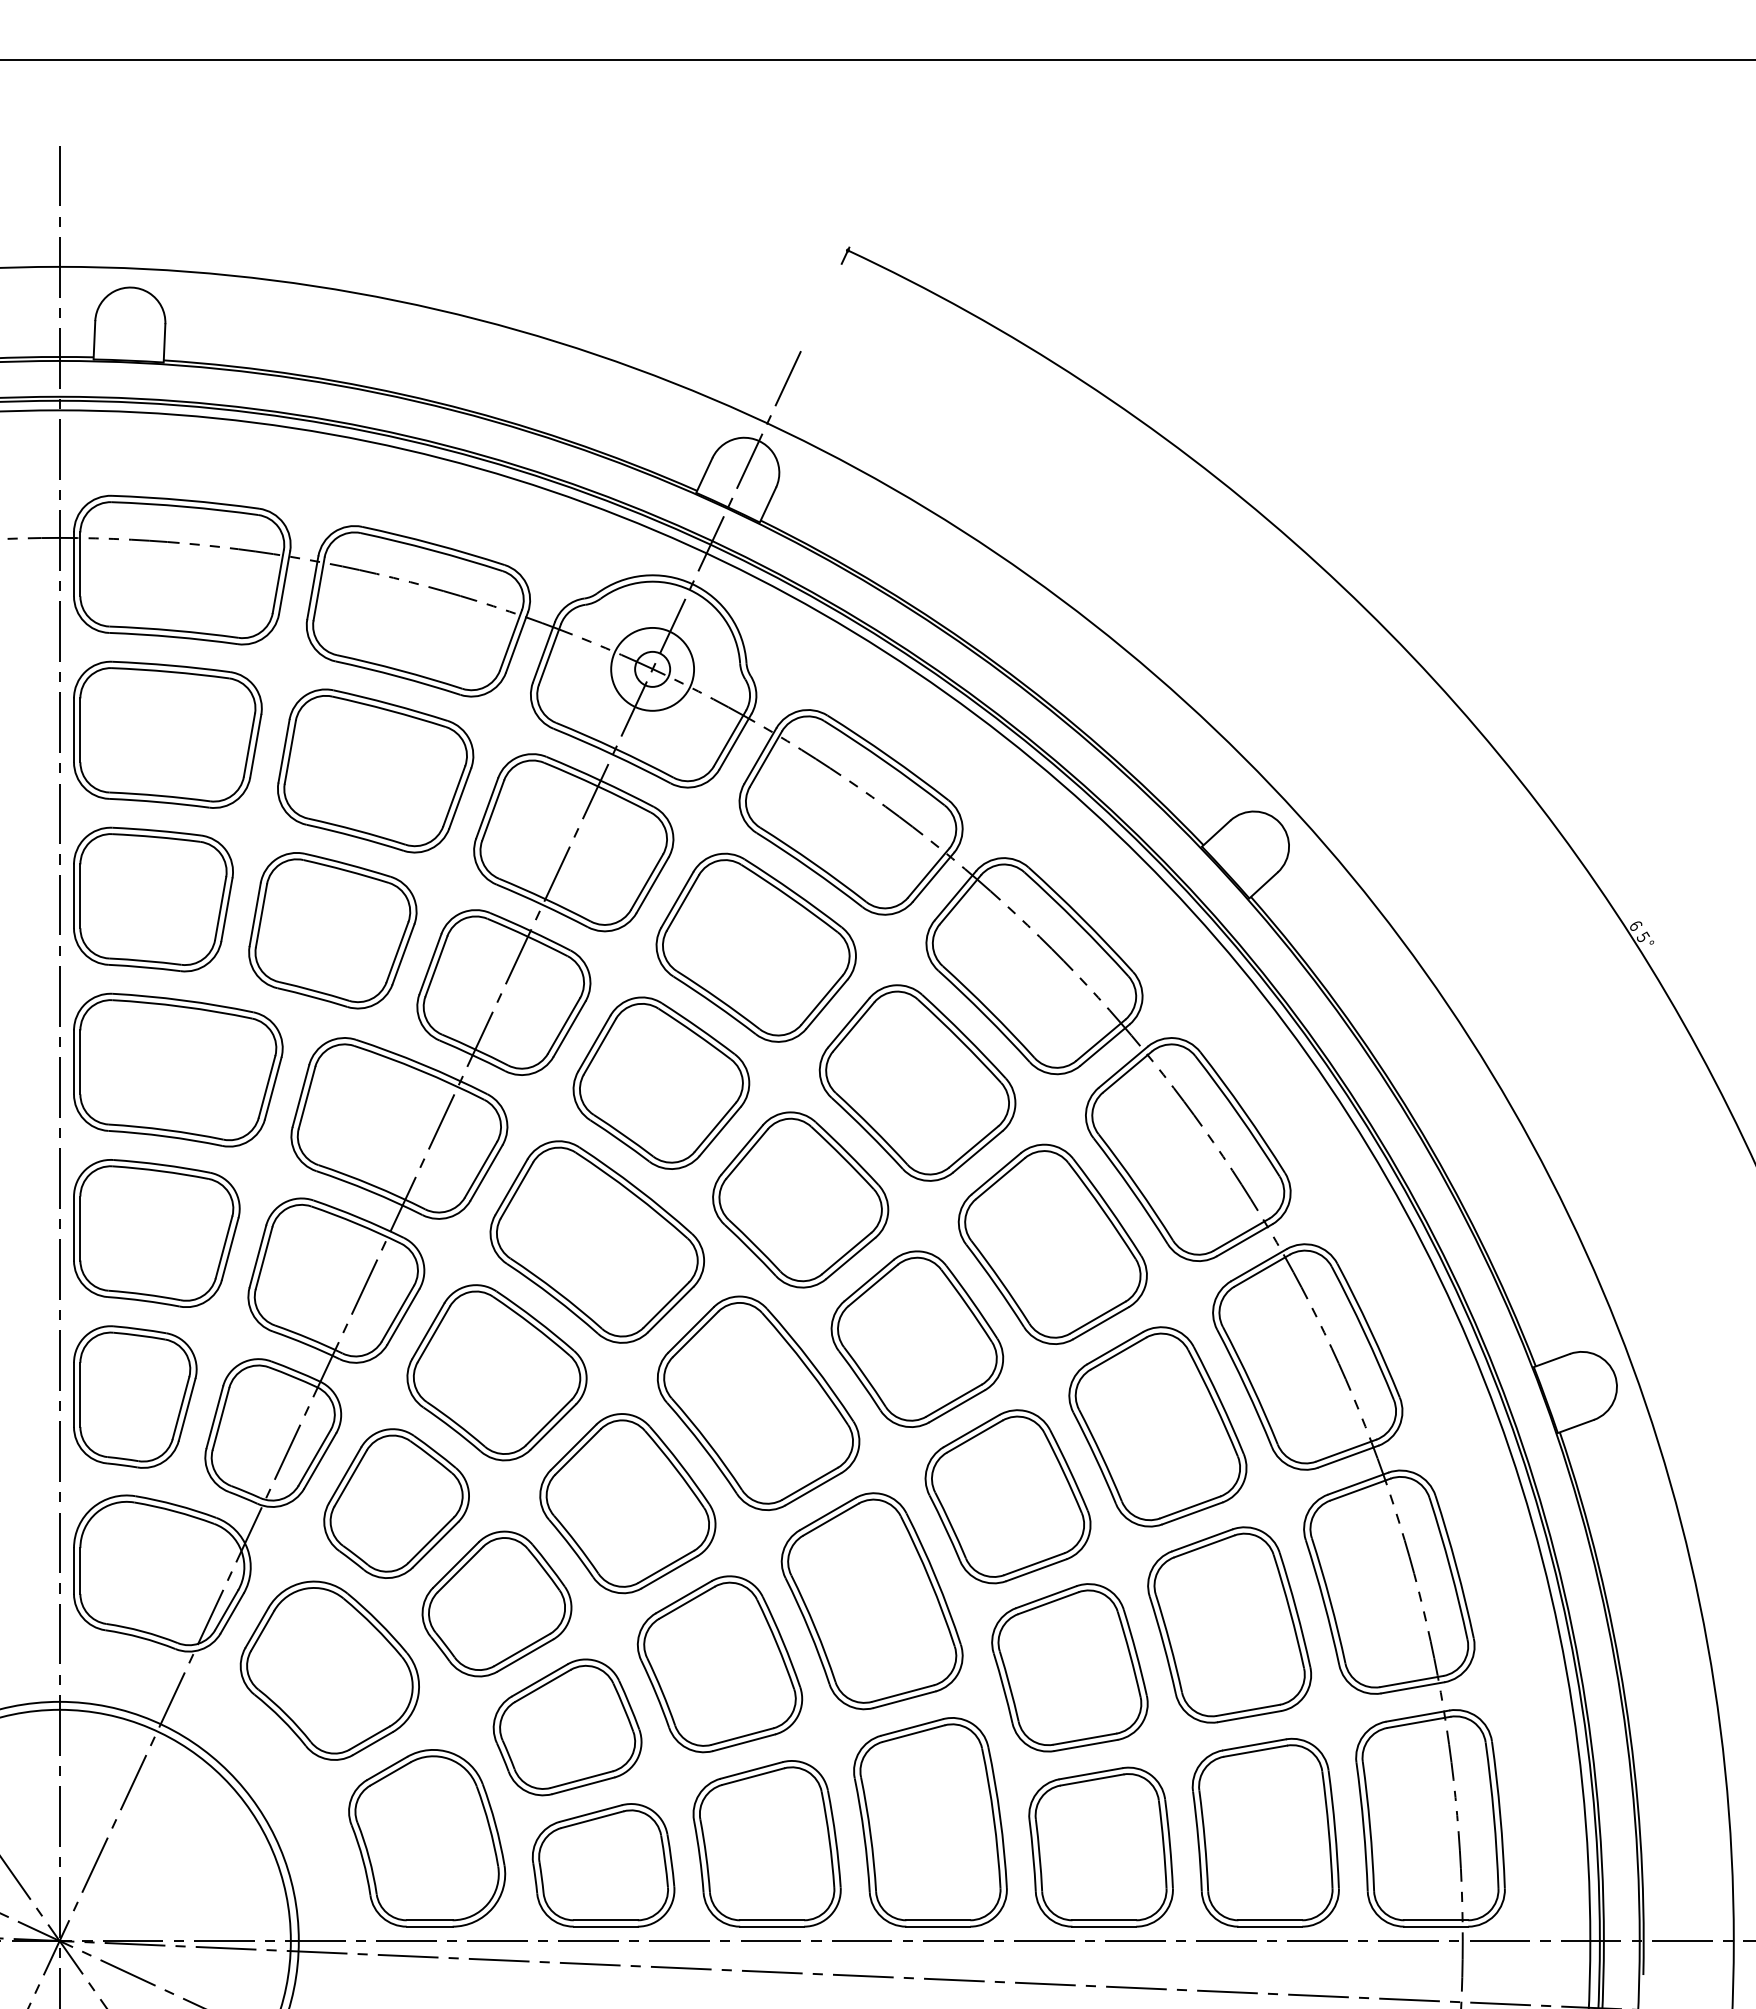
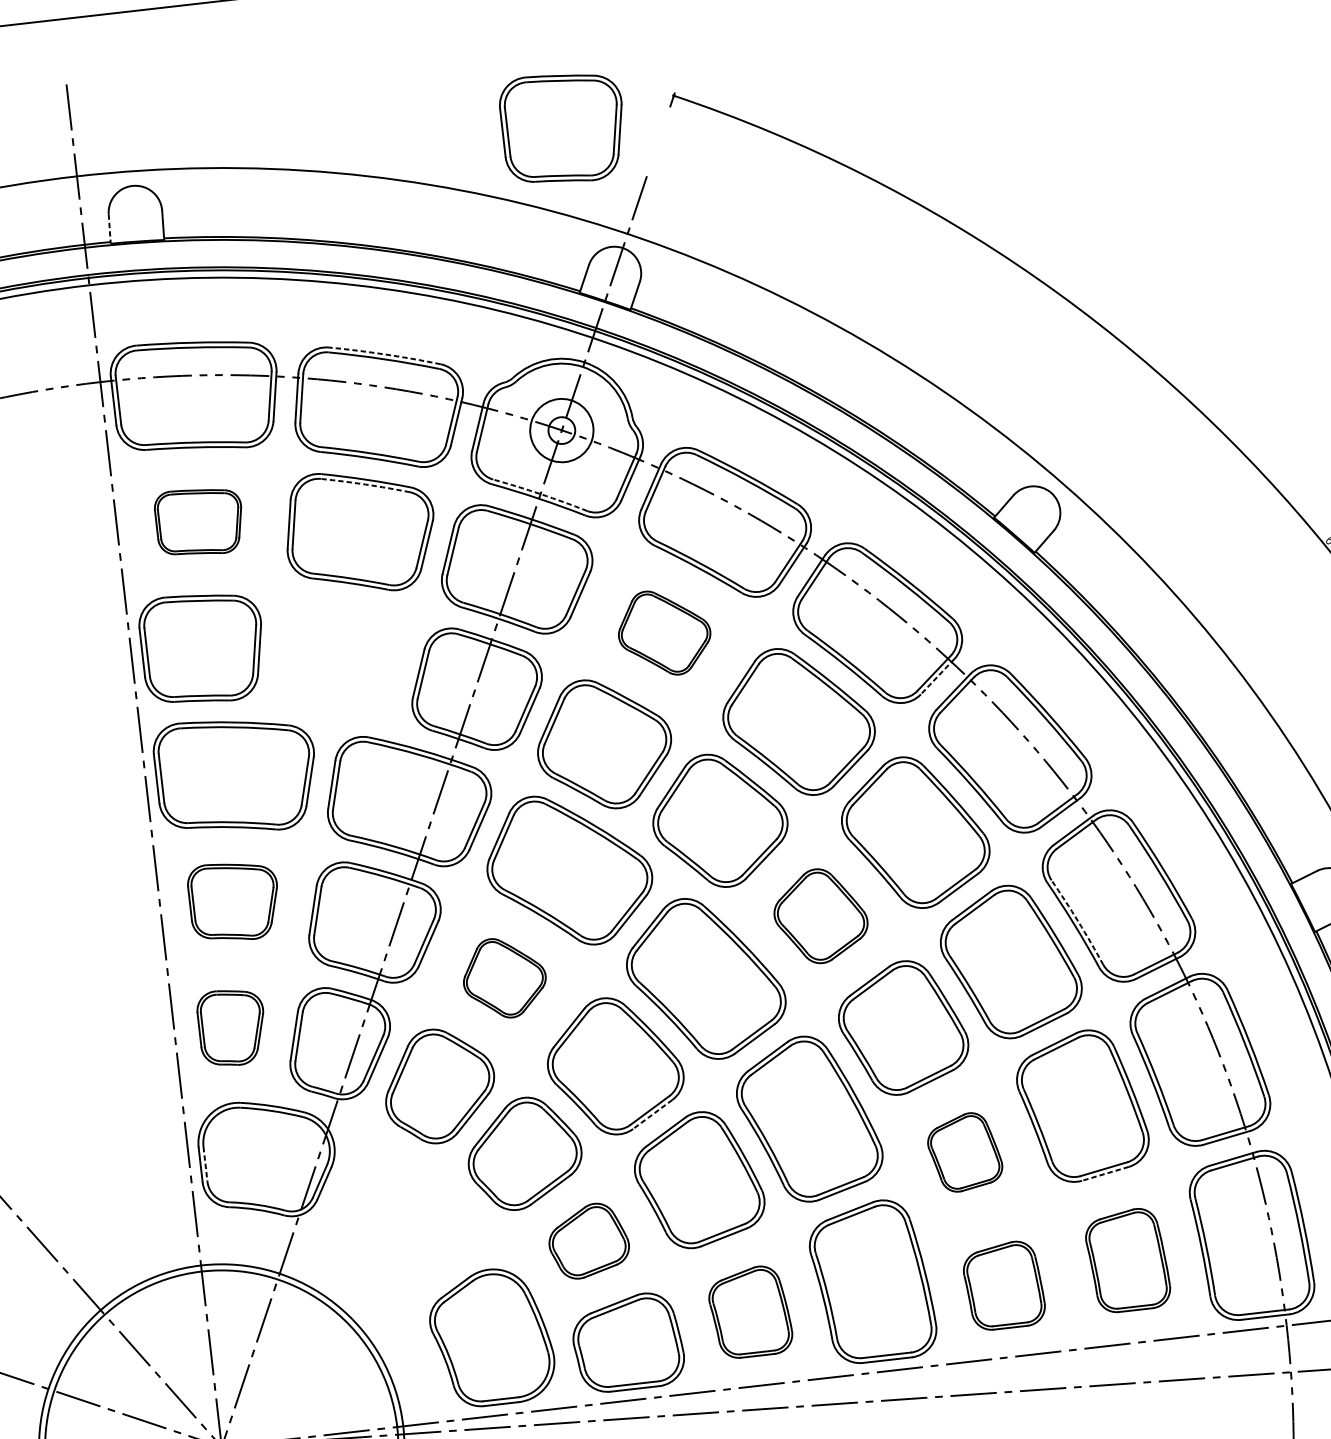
part: (699, 276) -> (563, 128), added
line: (94, 340) -> (109, 229), solid -> dashed
arc: (433, 544) -> (384, 354), solid -> dashed
arc: (389, 710) -> (365, 484), solid -> dashed
part: (167, 734) -> (199, 521), size x0.6
arc: (615, 748) -> (540, 493), solid -> dashed
part: (332, 930) -> (341, 656), removed
part: (755, 947) -> (663, 632), size x0.6
line: (1105, 1045) -> (938, 676), solid -> dashed
part: (156, 1233) -> (234, 901), size x0.7
part: (917, 1338) -> (820, 915), size x0.7
part: (496, 1372) -> (504, 977), size x0.6
arc: (1251, 1385) -> (1078, 922), solid -> dashed
part: (135, 1396) -> (232, 1027), size x0.7
line: (80, 1571) -> (205, 1164), solid -> dashed
line: (669, 1572) -> (652, 1114), solid -> dashed
part: (1069, 1667) -> (964, 1152), size x0.6
part: (329, 1670) -> (403, 1218), removed
line: (1249, 1716) -> (1105, 1173), solid -> dashed
part: (567, 1727) -> (588, 1241), size x0.7
part: (1265, 1832) -> (1127, 1260), size x0.7
part: (766, 1843) -> (749, 1311), size x0.7
part: (1100, 1846) -> (1003, 1285), size x0.7

